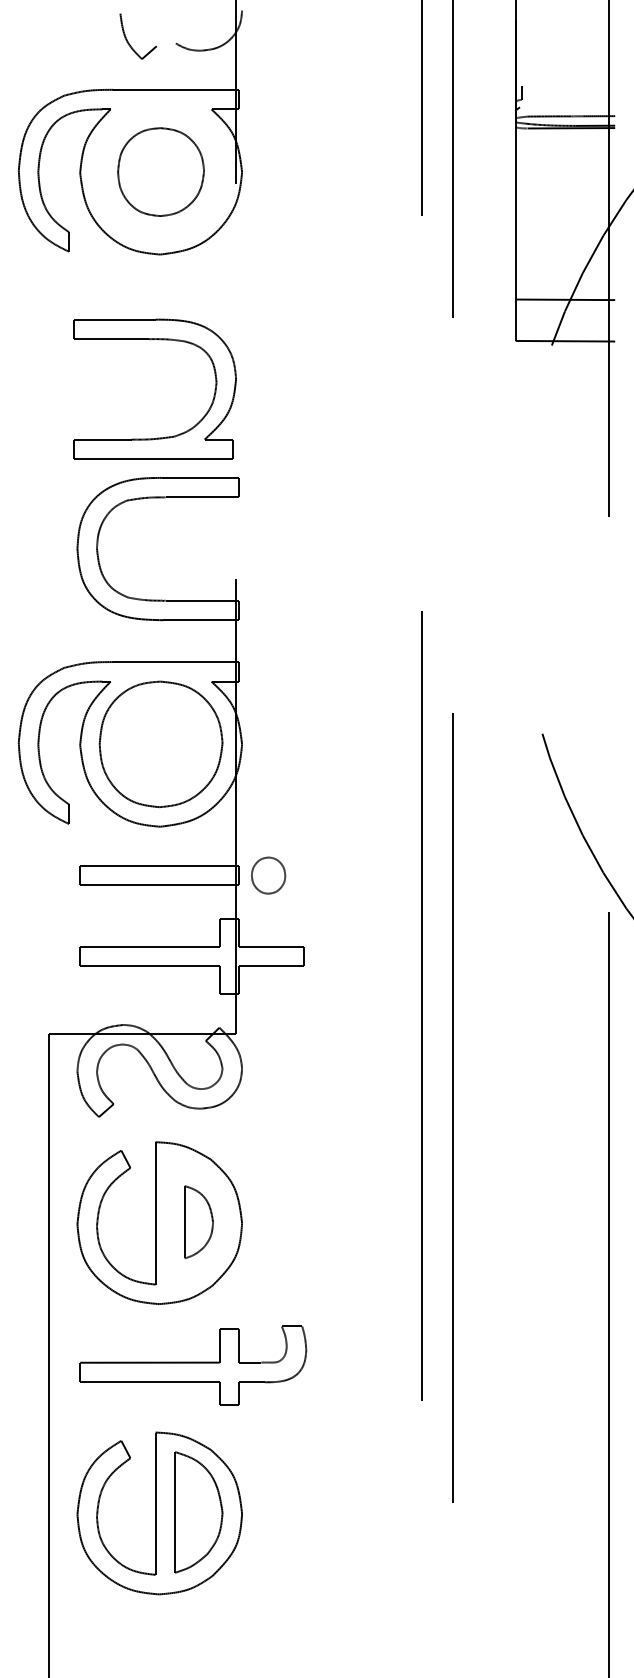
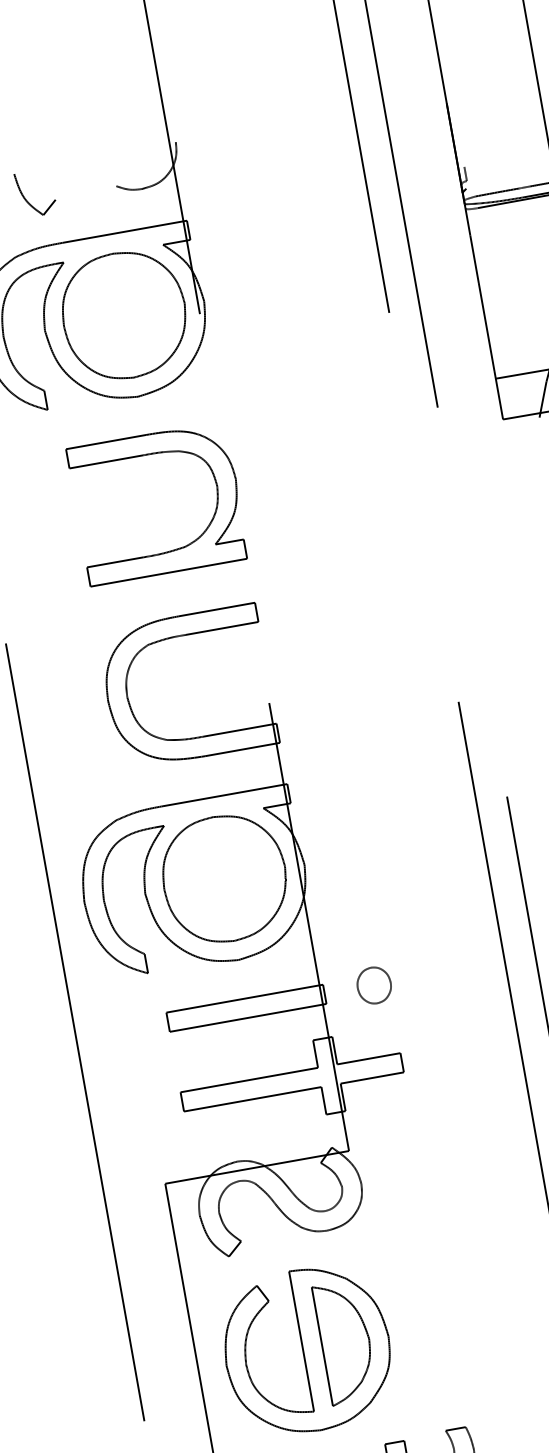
part: (128, 41) -> (27, 200), moved
part: (160, 171) -> (123, 314), size x1.43
part: (160, 340) -> (154, 454), moved
part: (268, 875) -> (374, 985), moved
part: (198, 1222) -> (345, 1342), size x1.67

